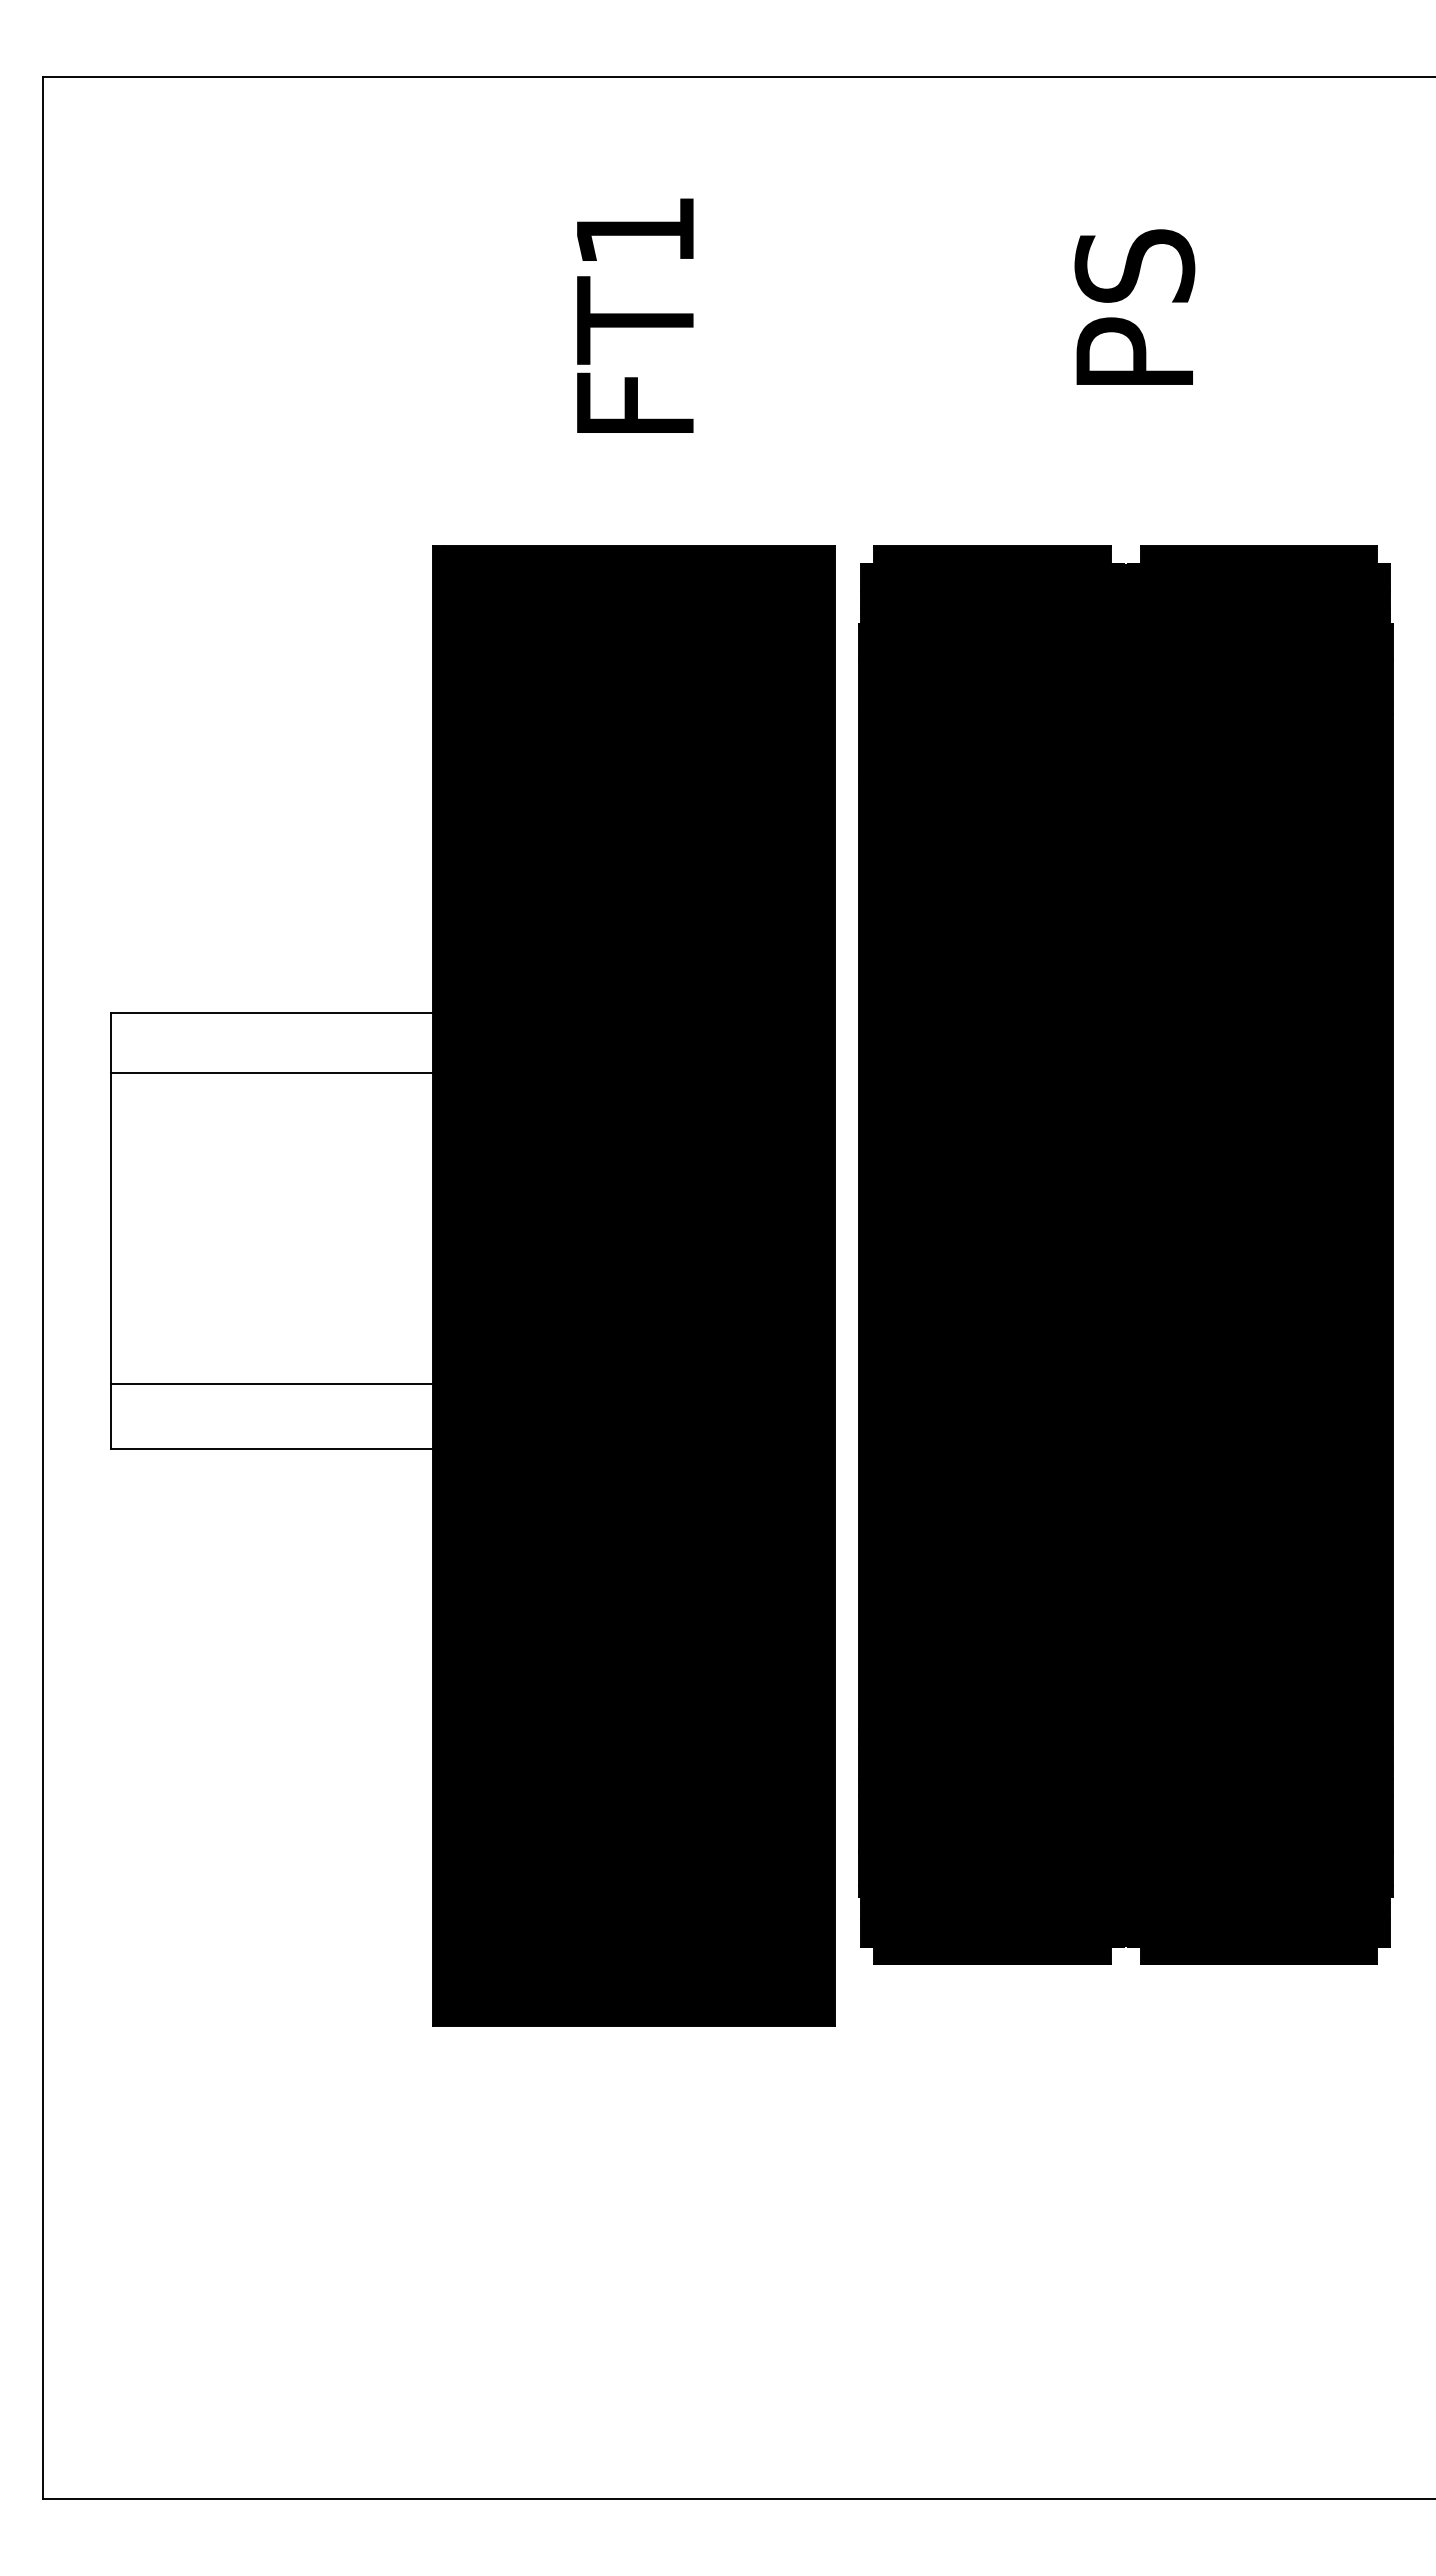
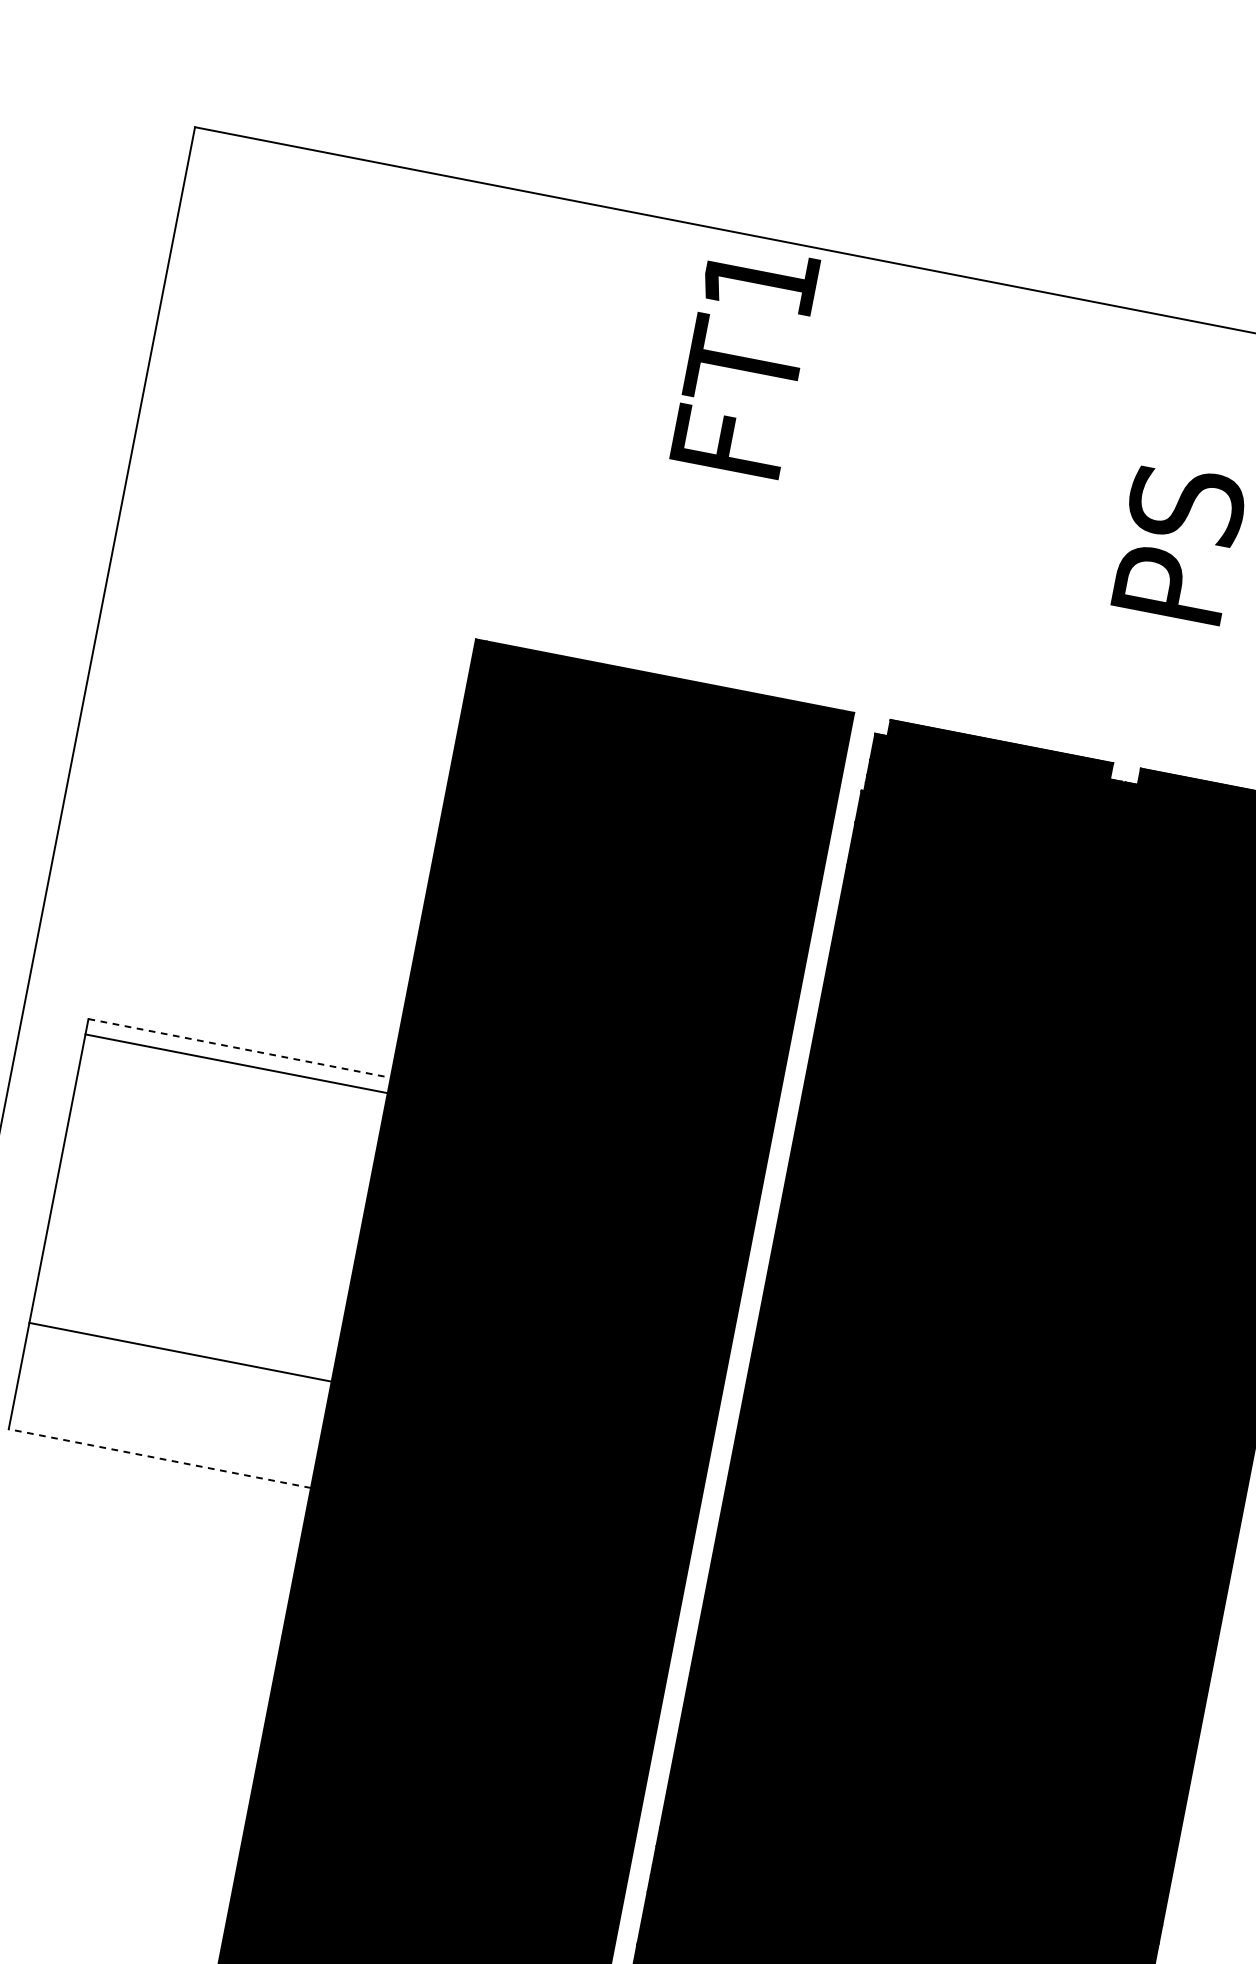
text: (635, 315) -> (745, 359), moved
line: (272, 1012) -> (239, 1048), solid -> dashed
line: (272, 1073) -> (236, 1064), moved
line: (272, 1384) -> (180, 1352), moved
line: (272, 1449) -> (160, 1458), solid -> dashed

